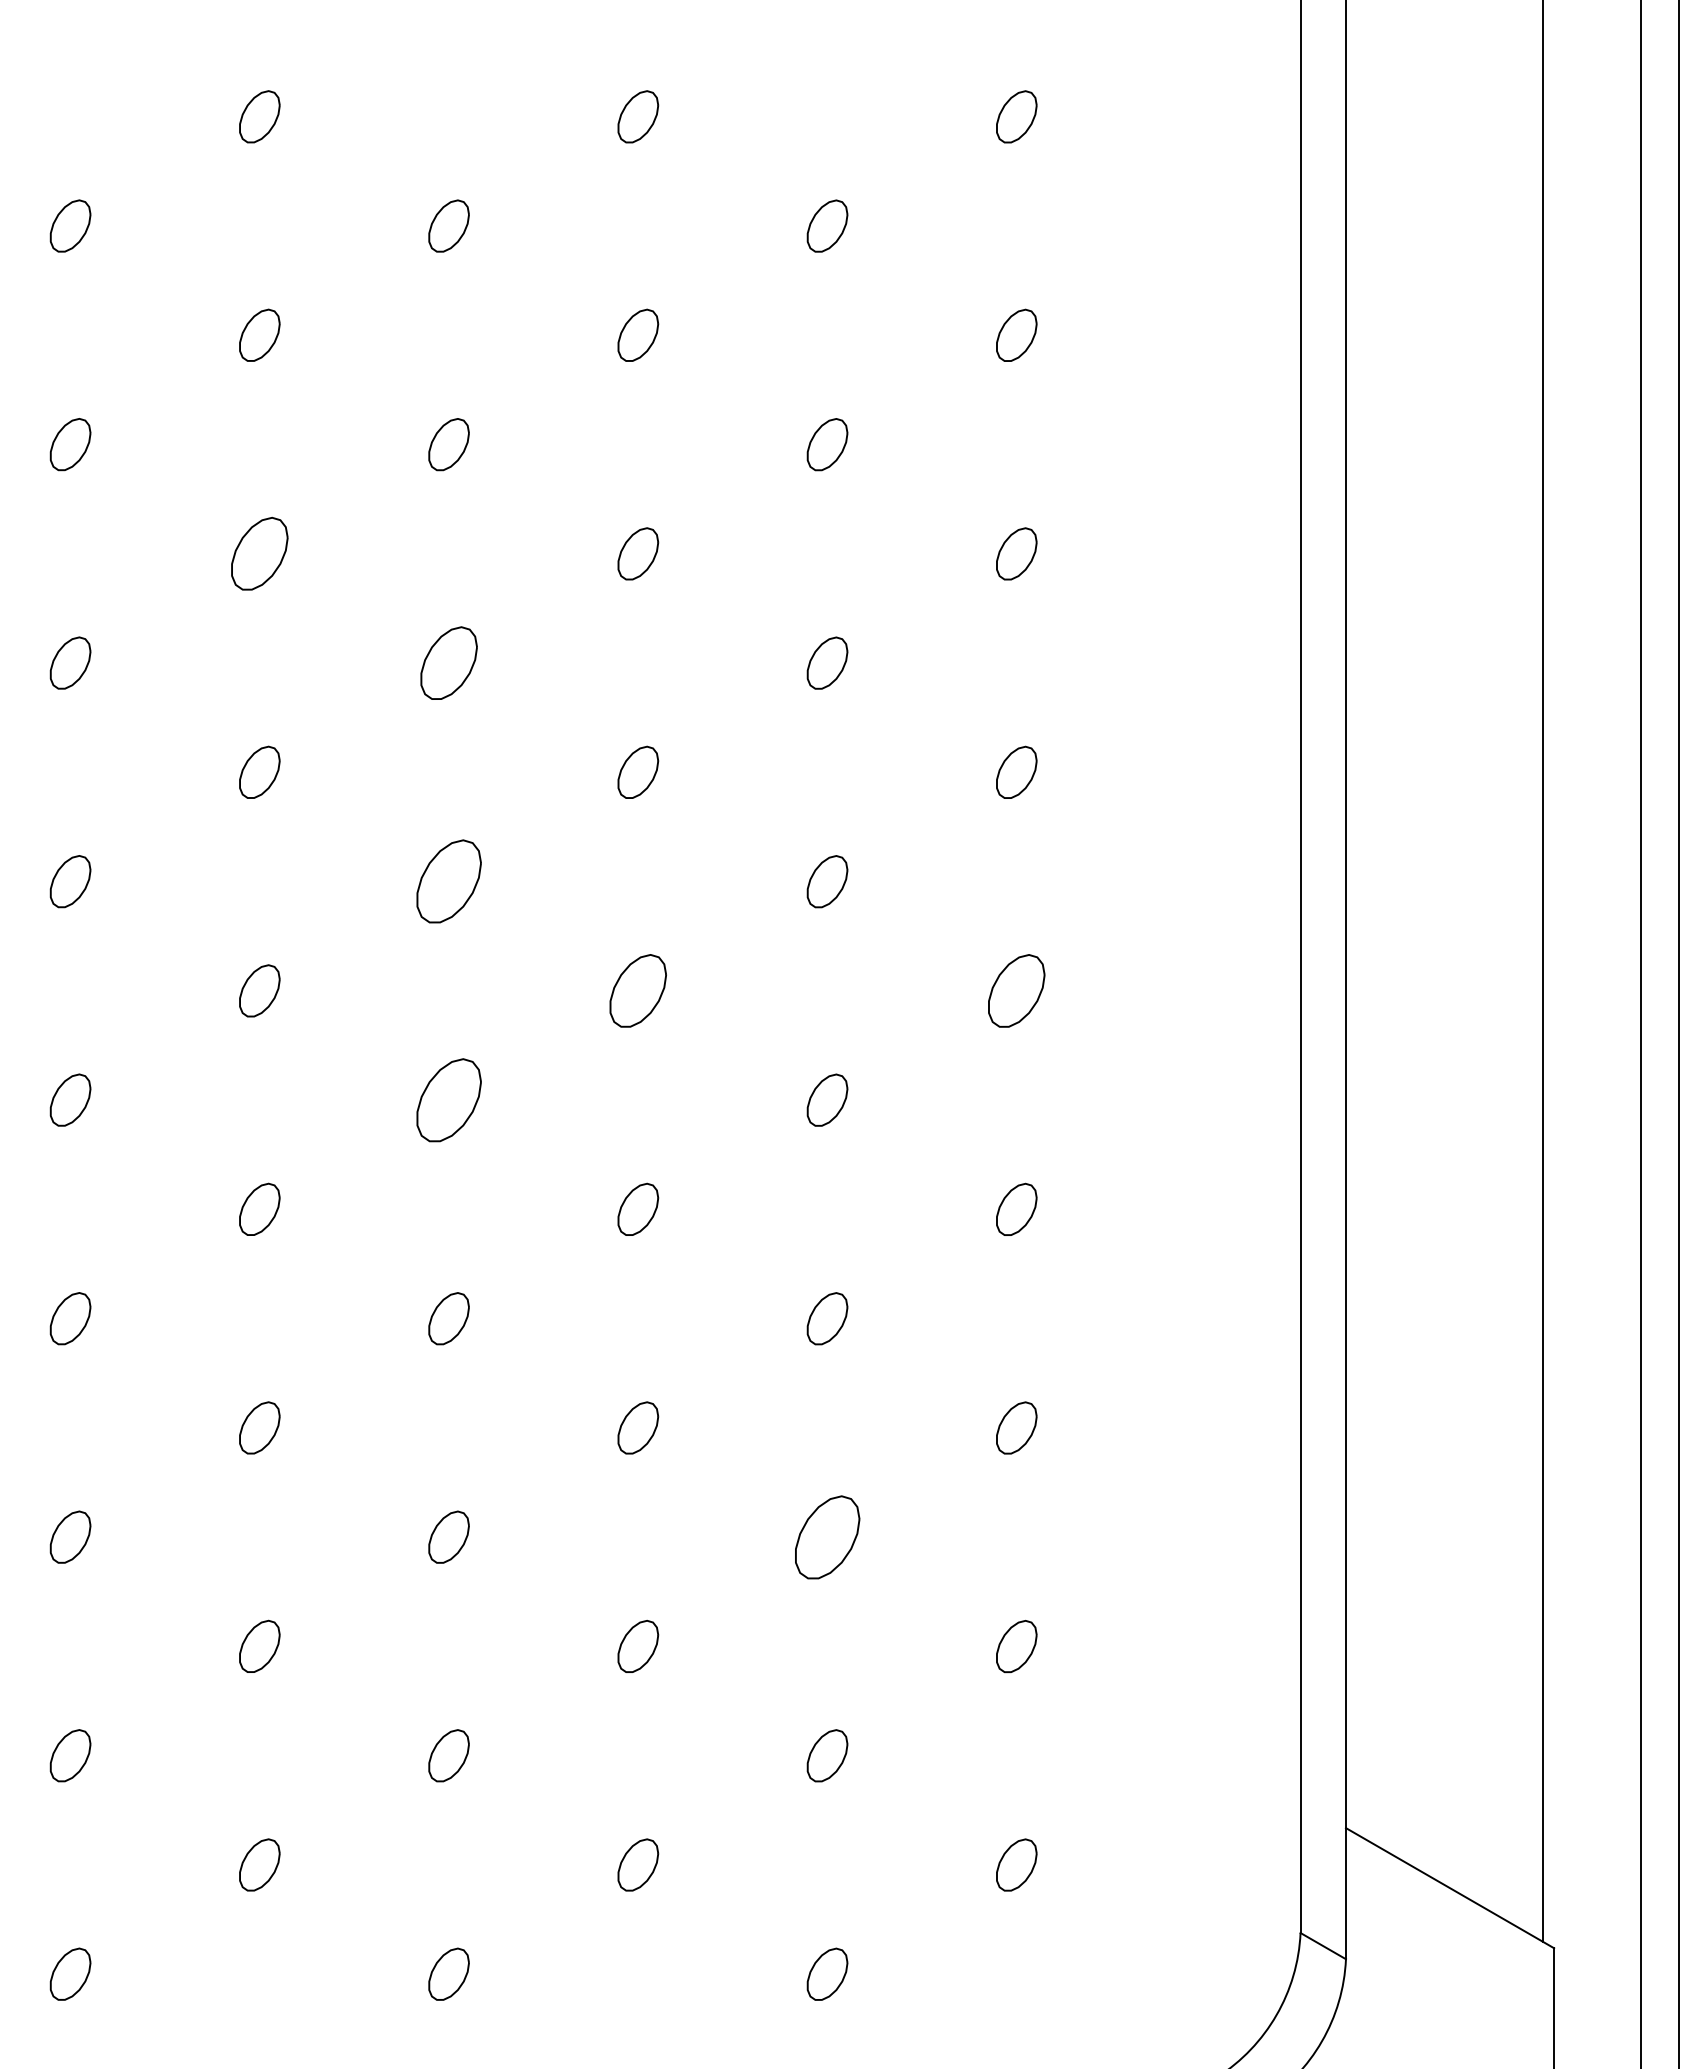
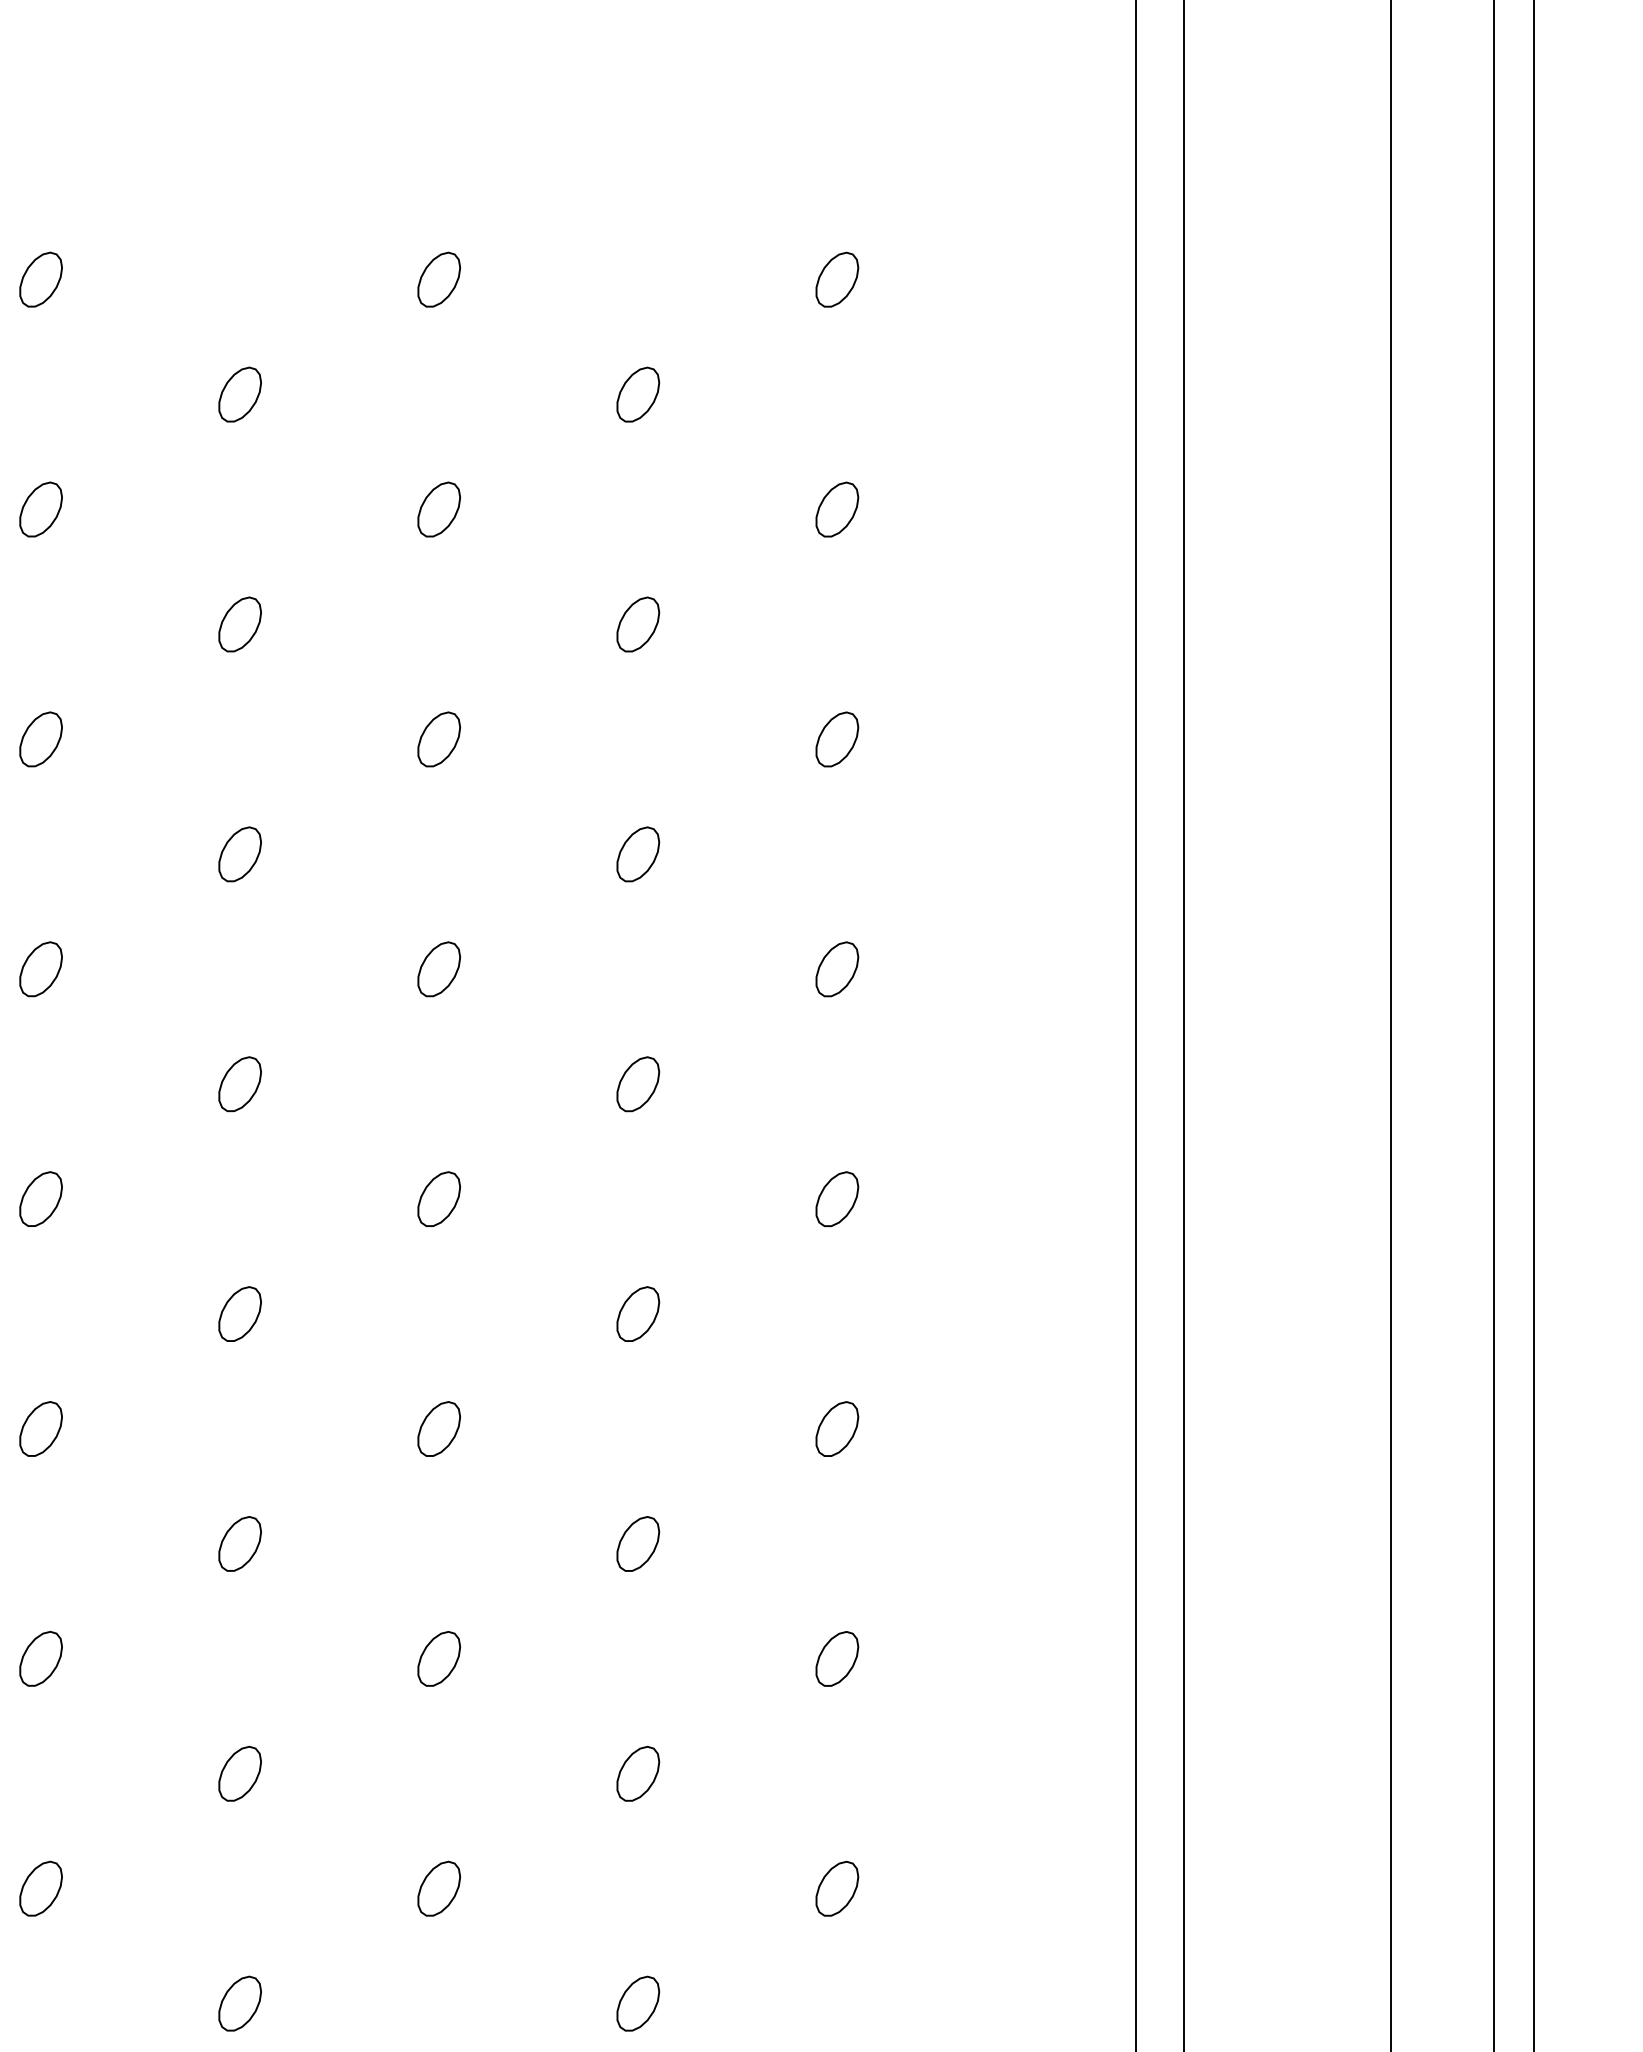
part: (259, 553) -> (40, 739), size x0.71
part: (448, 662) -> (239, 853), size x0.71
part: (448, 881) -> (239, 1084), size x0.62
part: (638, 990) -> (439, 1198), size x0.71
part: (1016, 990) -> (837, 1198), size x0.71
part: (448, 1099) -> (239, 1313), size x0.62
part: (827, 1536) -> (638, 1773), size x0.62

